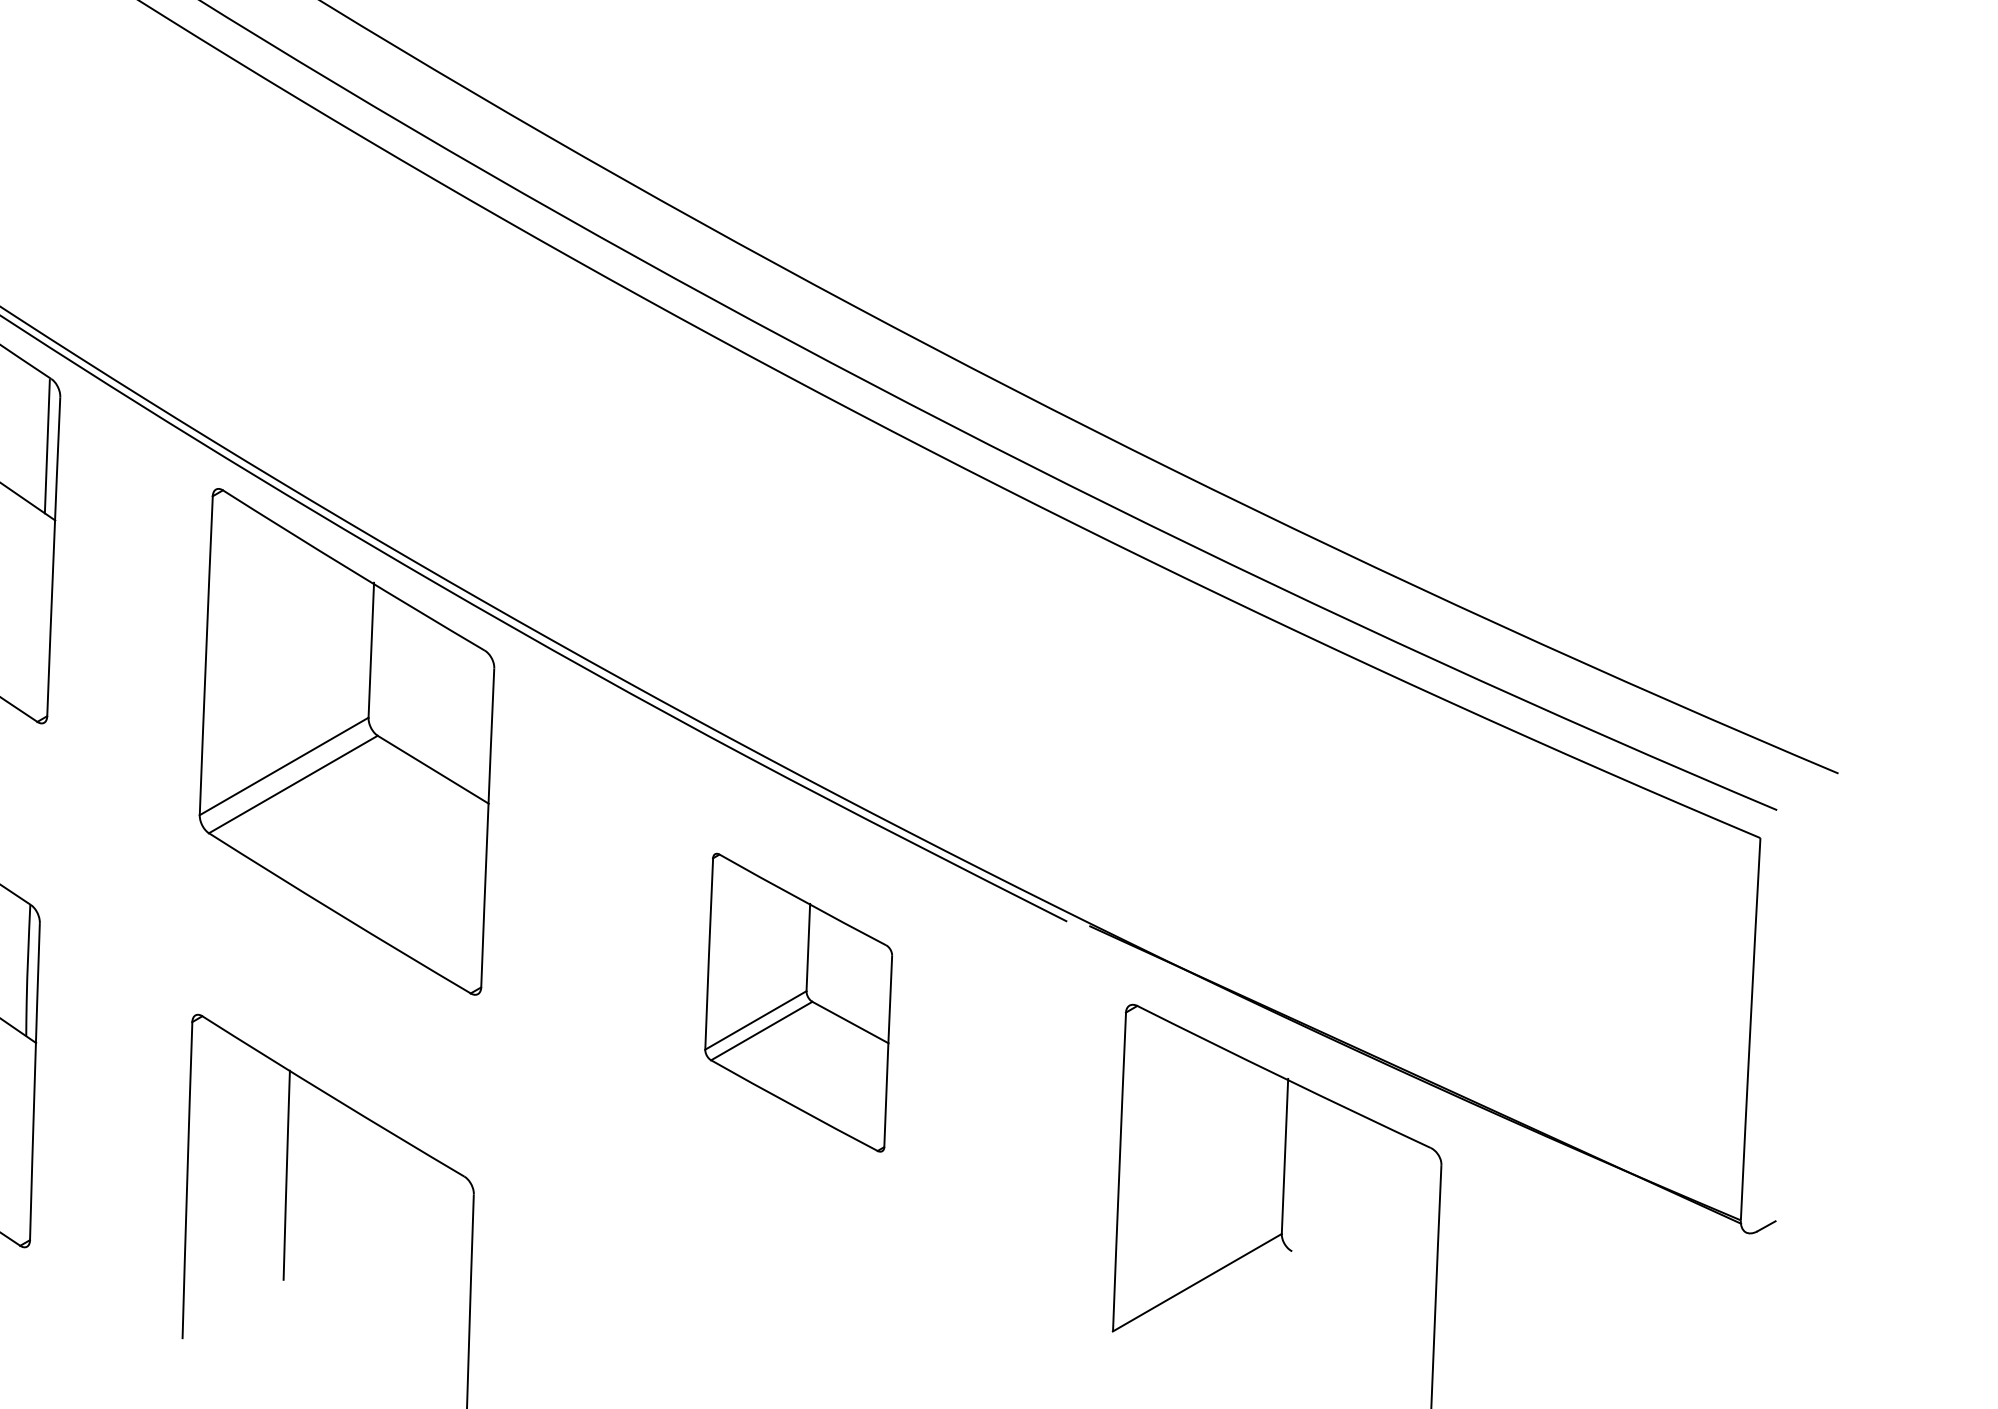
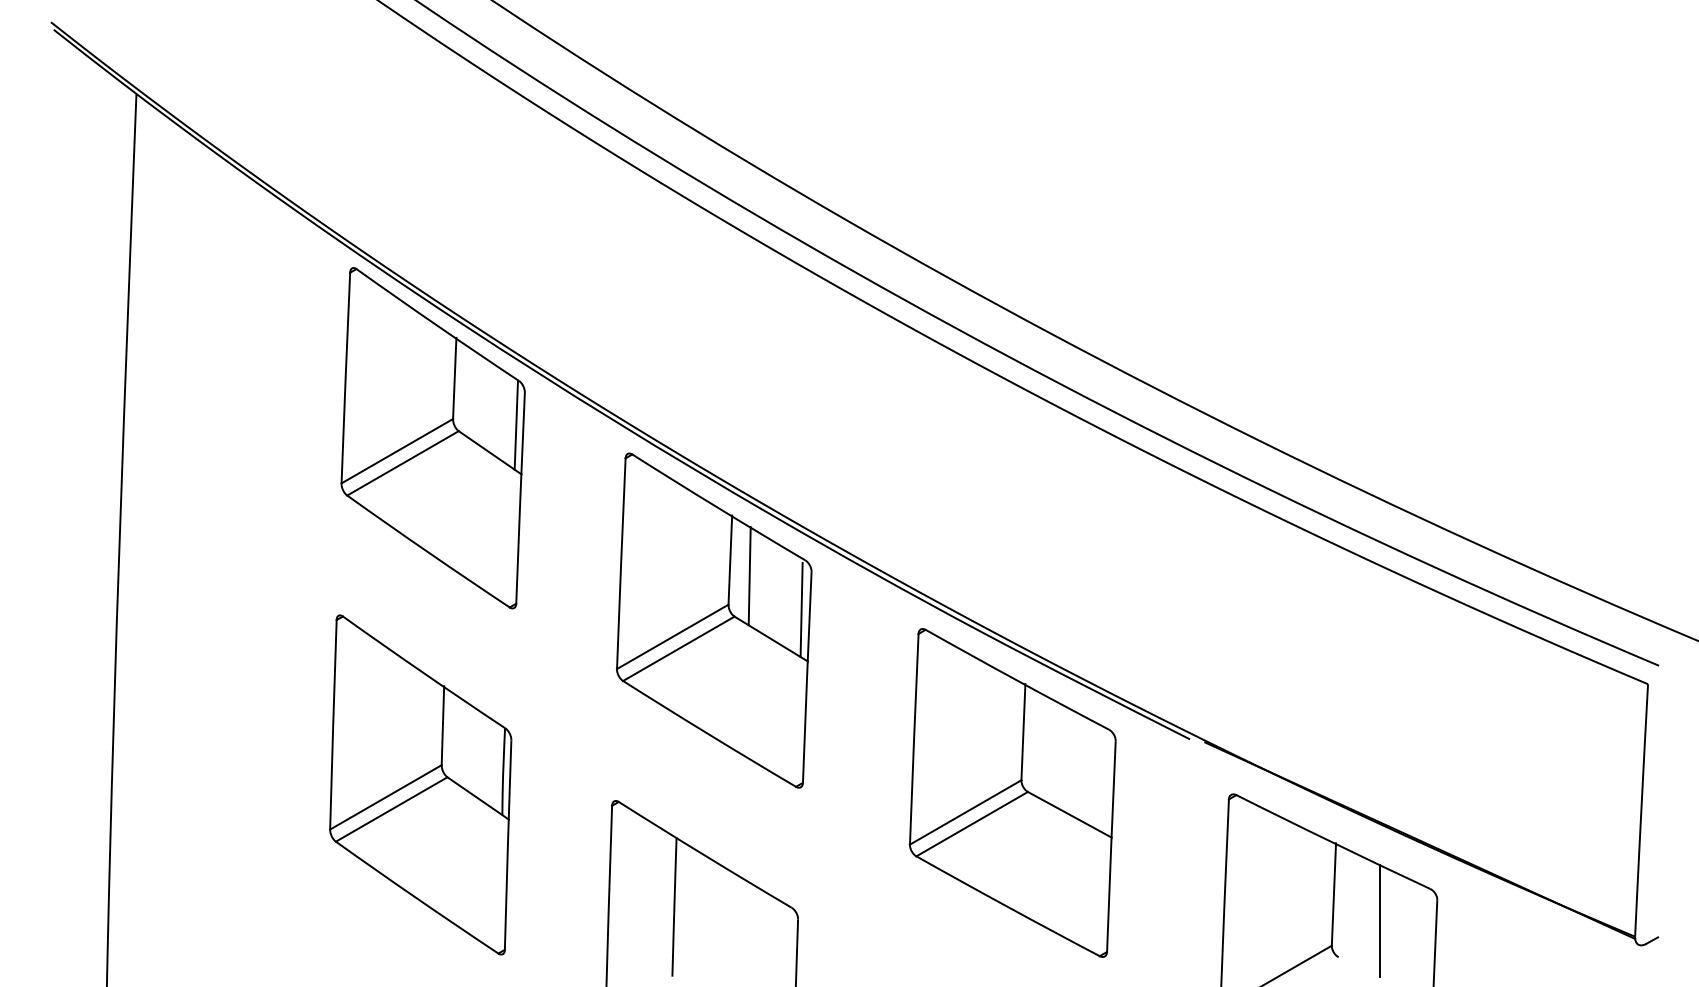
line: (400, 673) -> (749, 575), added
line: (479, 726) -> (801, 610), added
part: (798, 1002) -> (1012, 792), size x1.67
line: (1355, 1195) -> (1380, 920), added

